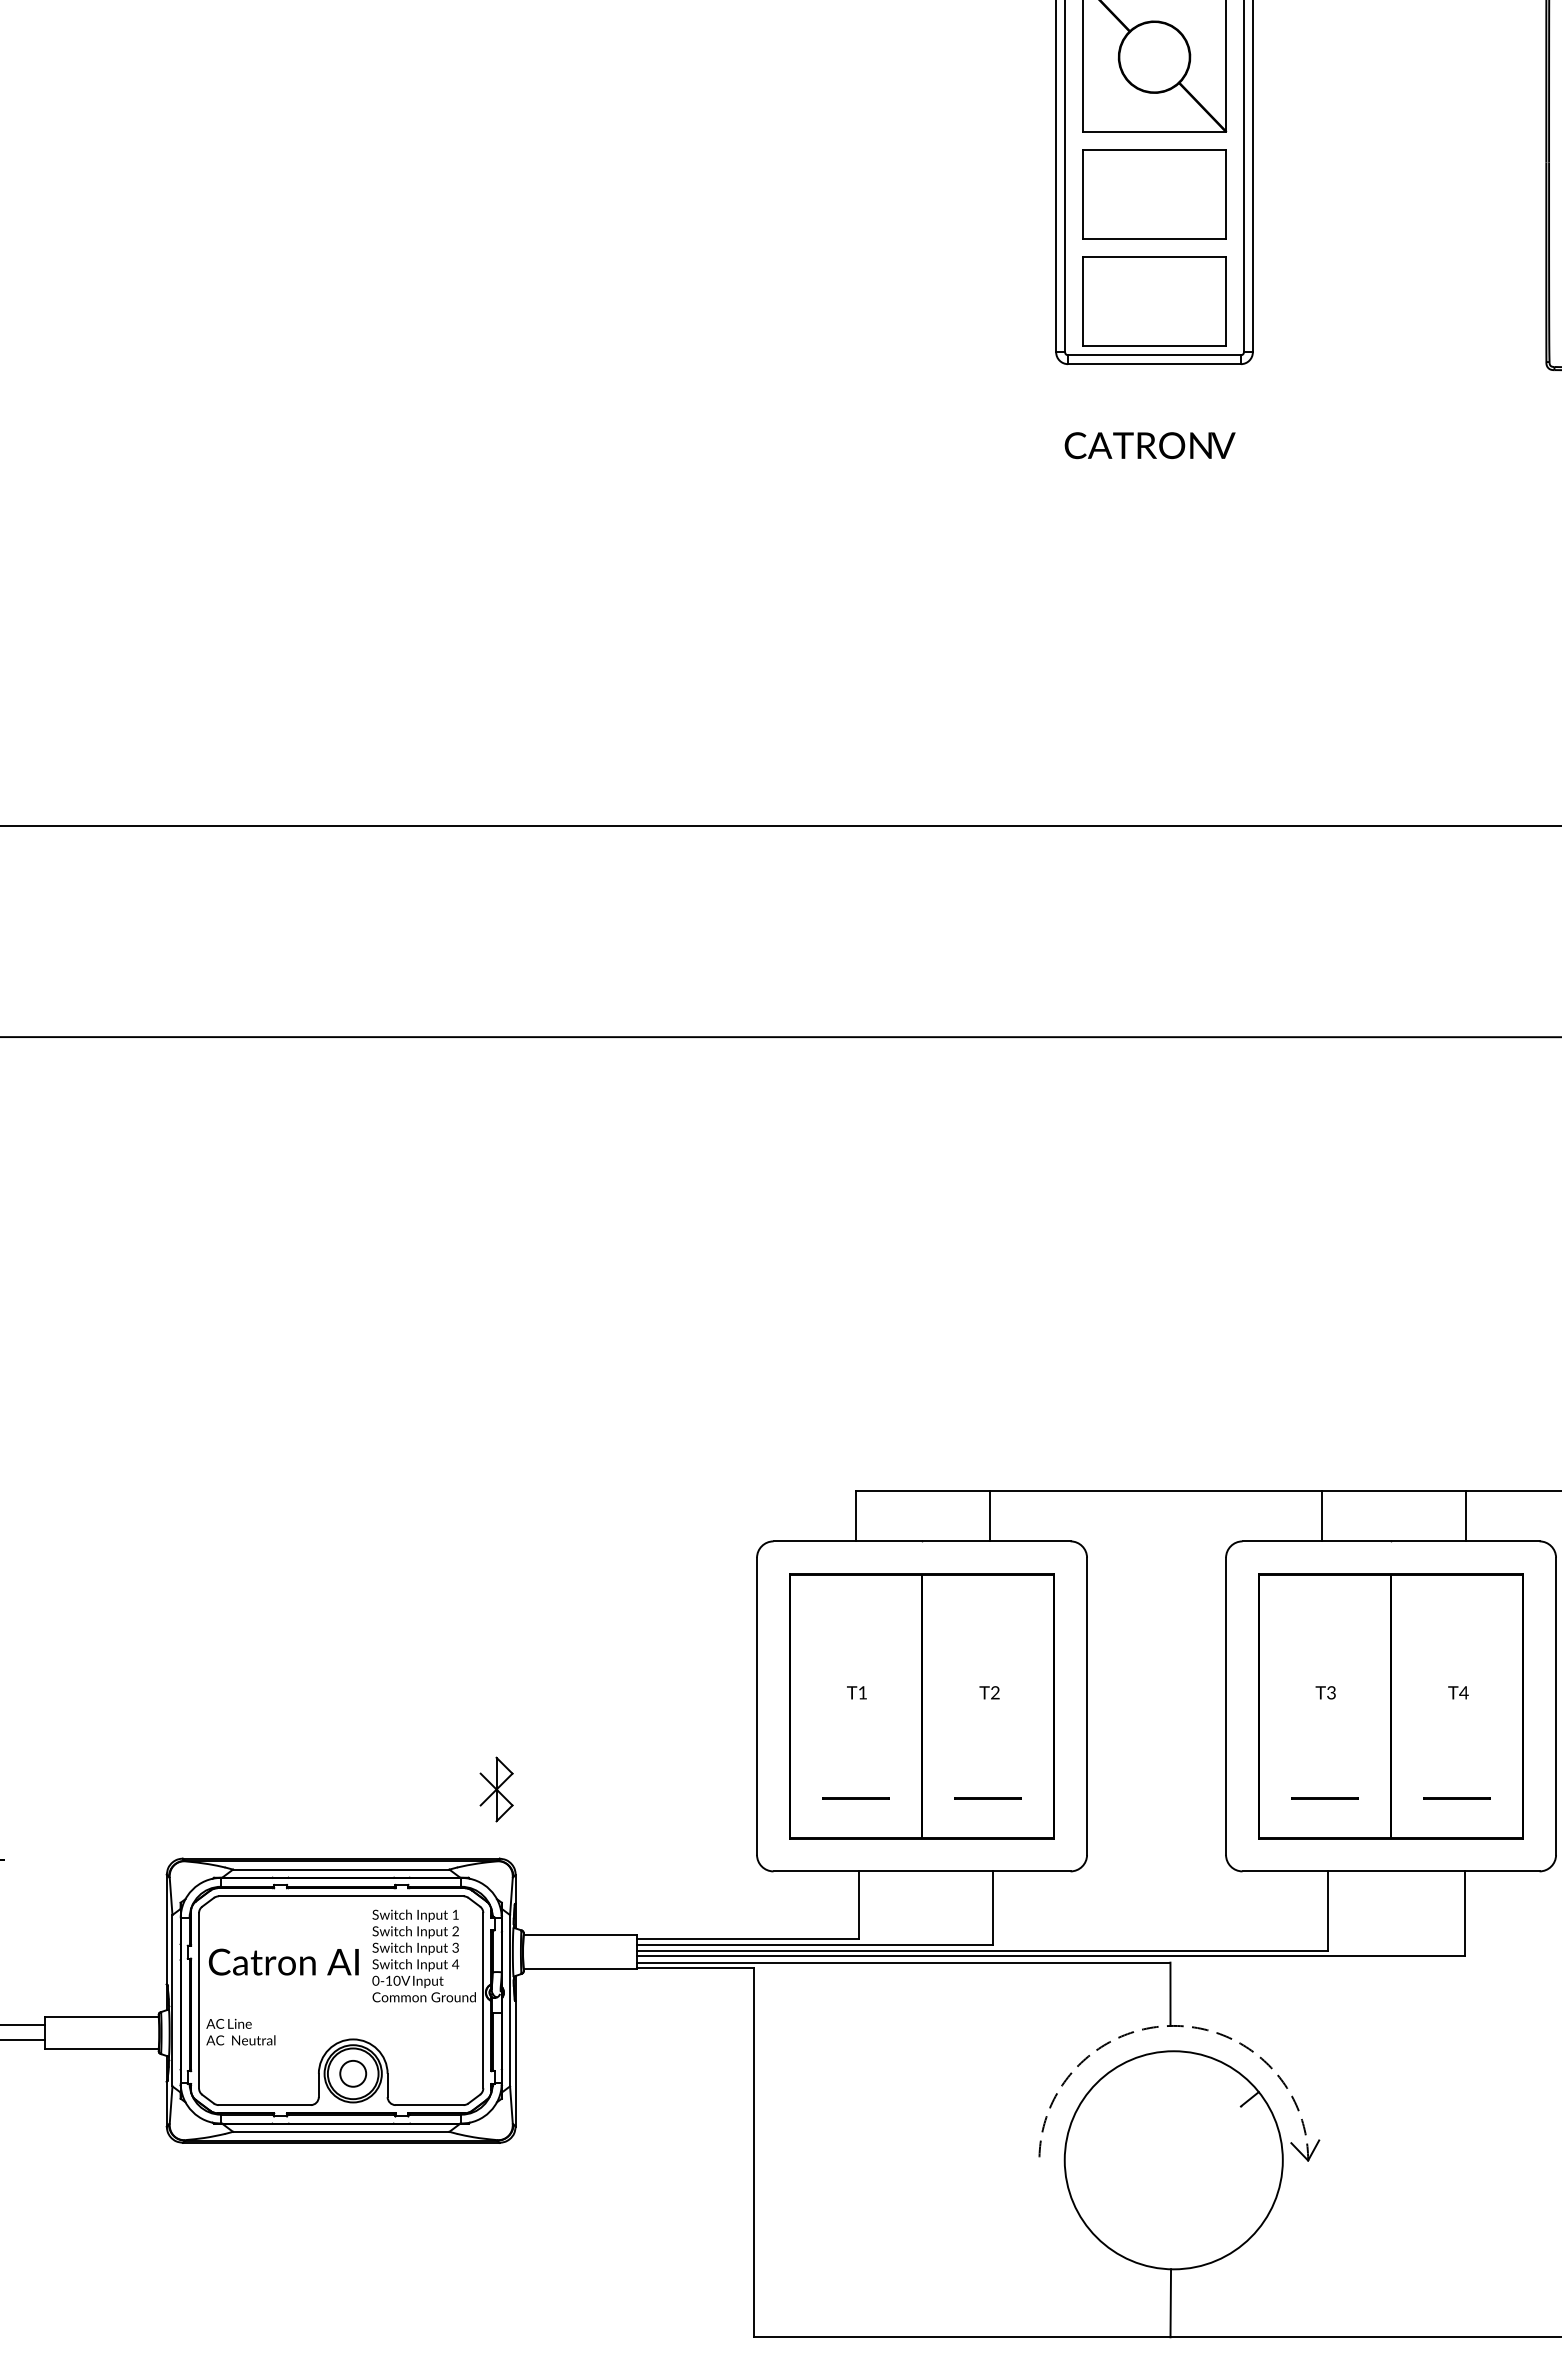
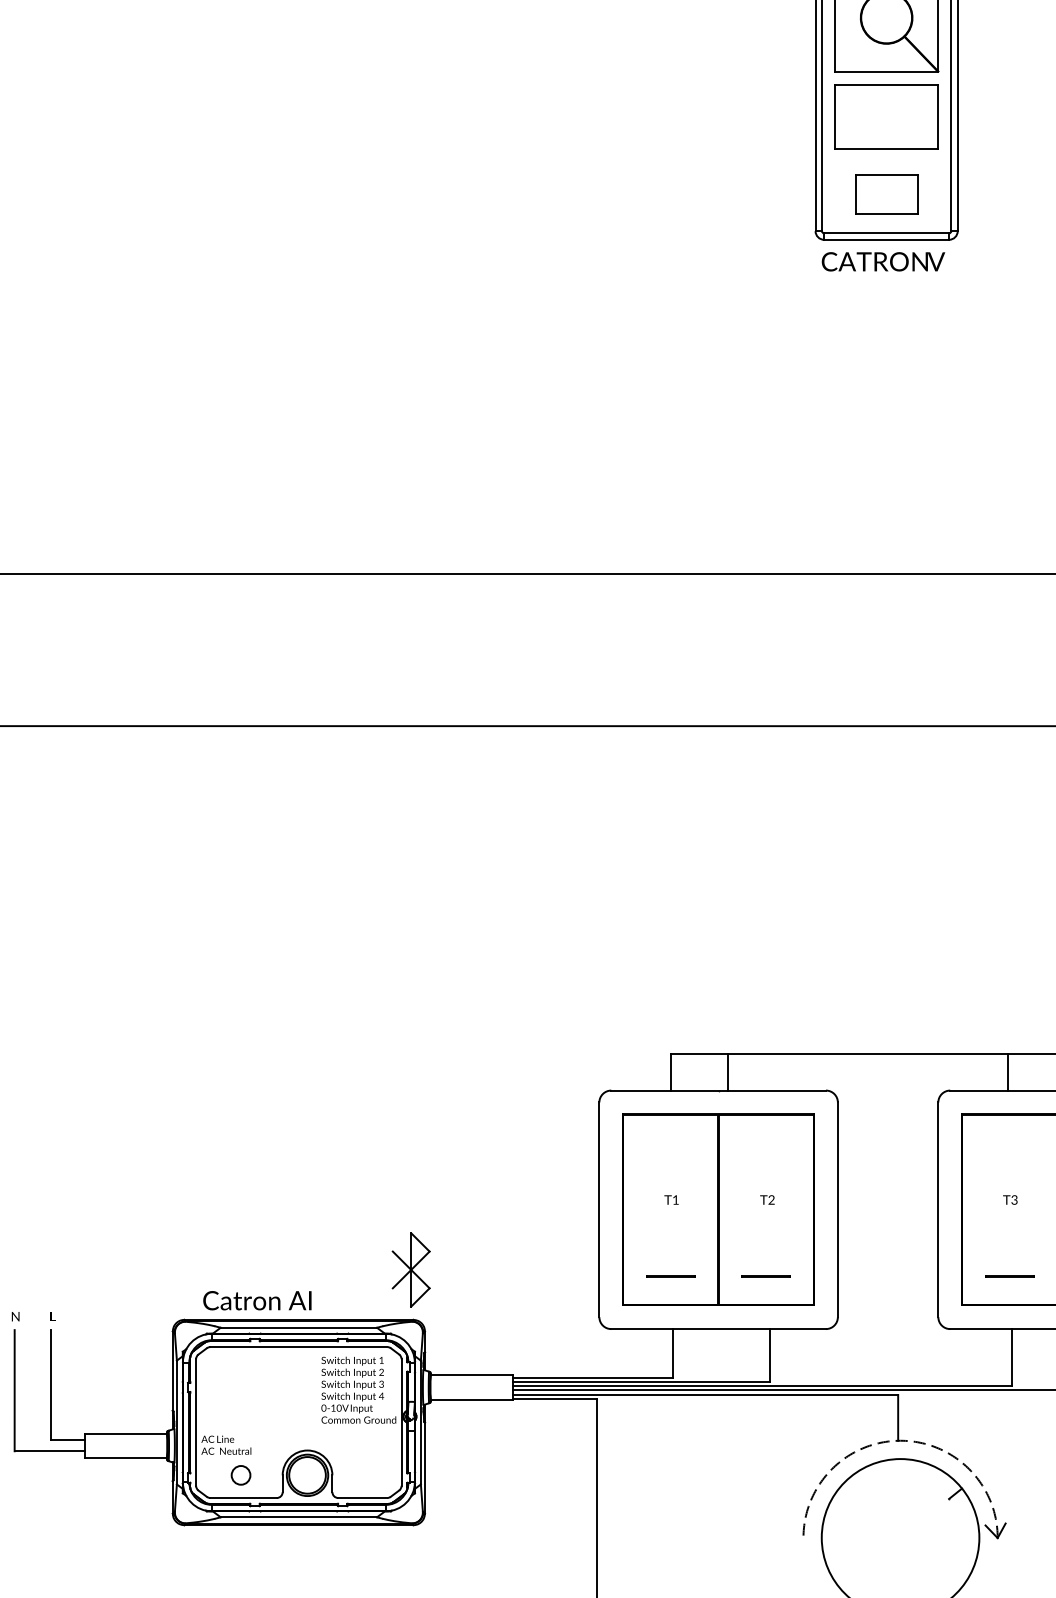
part: (1154, 301) -> (886, 194), size x0.6
text: (1149, 445) -> (883, 261), moved
line: (989, 1516) -> (727, 1072), moved
part: (496, 1789) -> (411, 1269), size x1.6
text: (283, 1961) -> (257, 1300), moved
circle: (353, 2073) -> (241, 1475), moved

